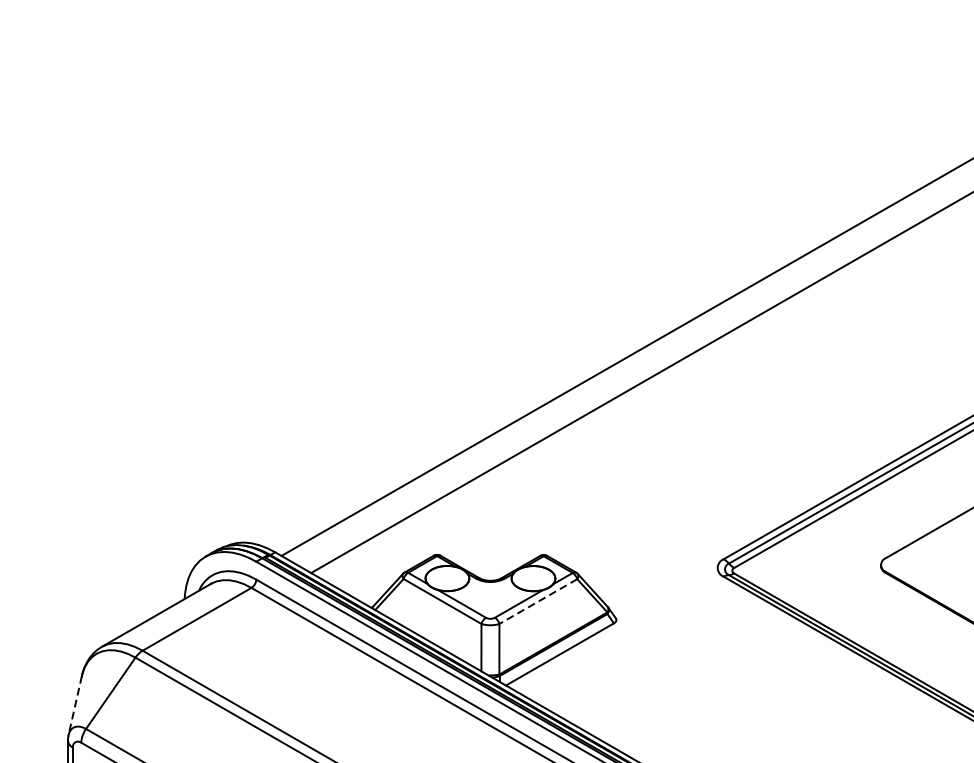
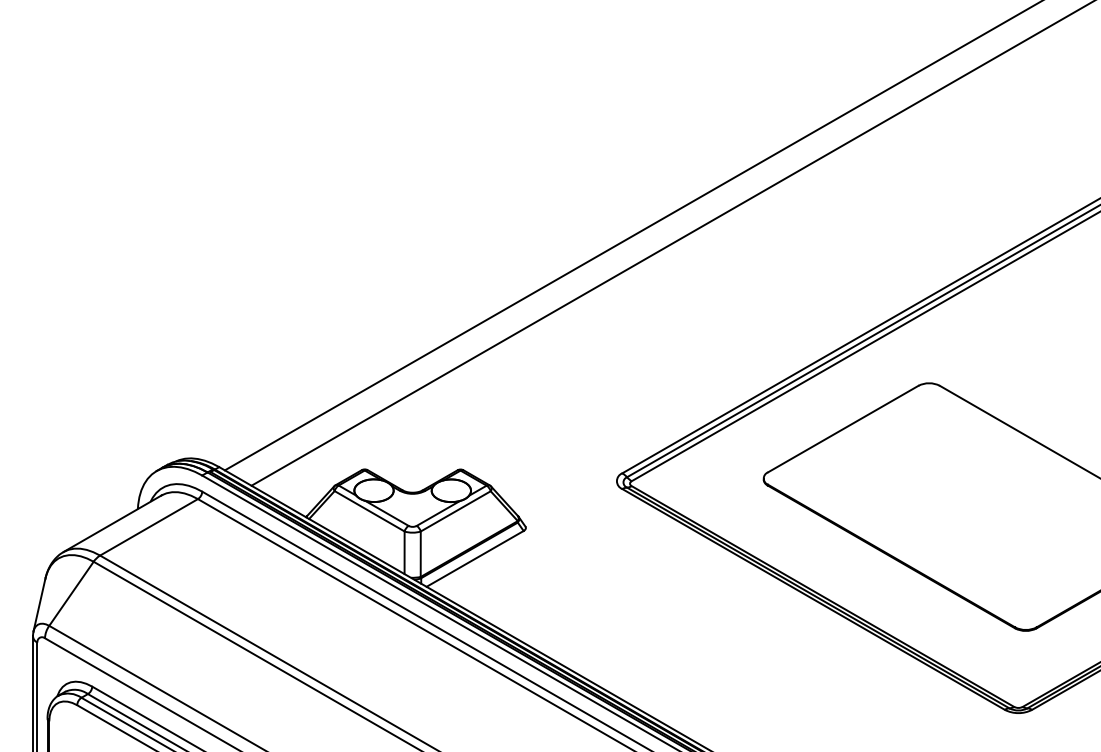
line: (538, 601) -> (455, 511), dashed -> solid
line: (75, 706) -> (39, 605), dashed -> solid

